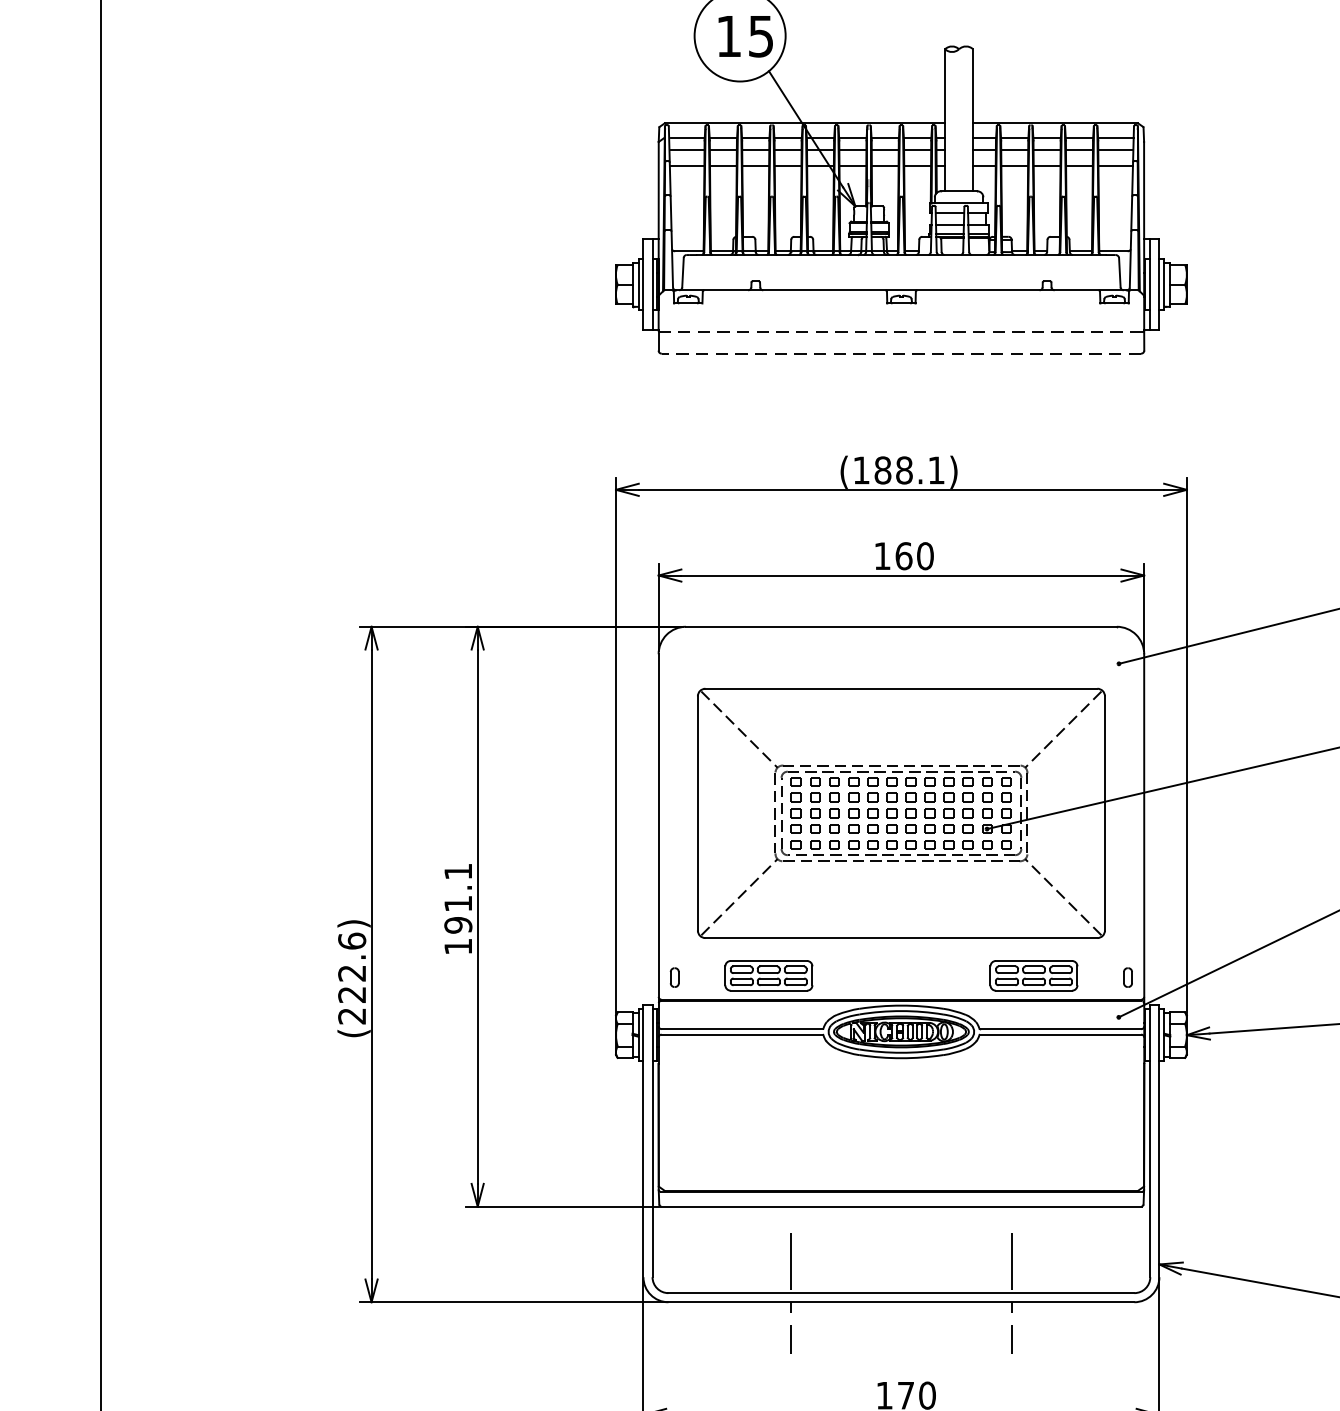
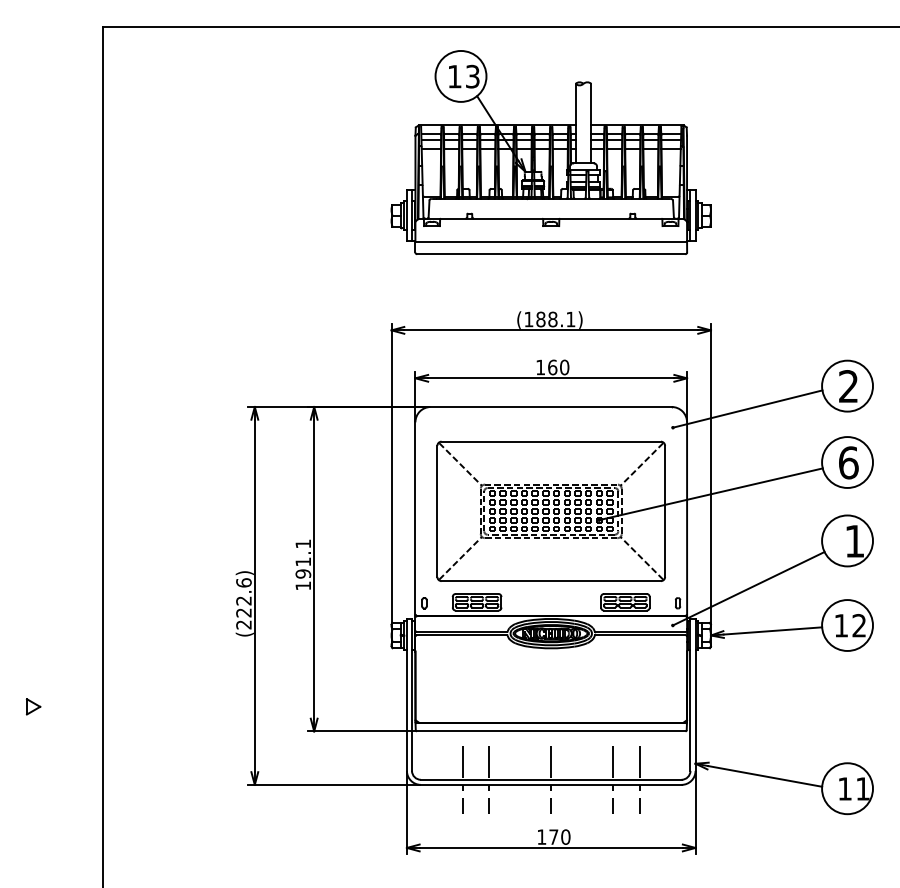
text: (760, 34) -> (472, 75), 15 -> 13
line: (901, 332) -> (551, 242), dashed -> solid
line: (900, 354) -> (550, 254), dashed -> solid
line: (742, 1292) -> (462, 779), added
line: (901, 1292) -> (551, 779), added
line: (1059, 1292) -> (639, 779), added

